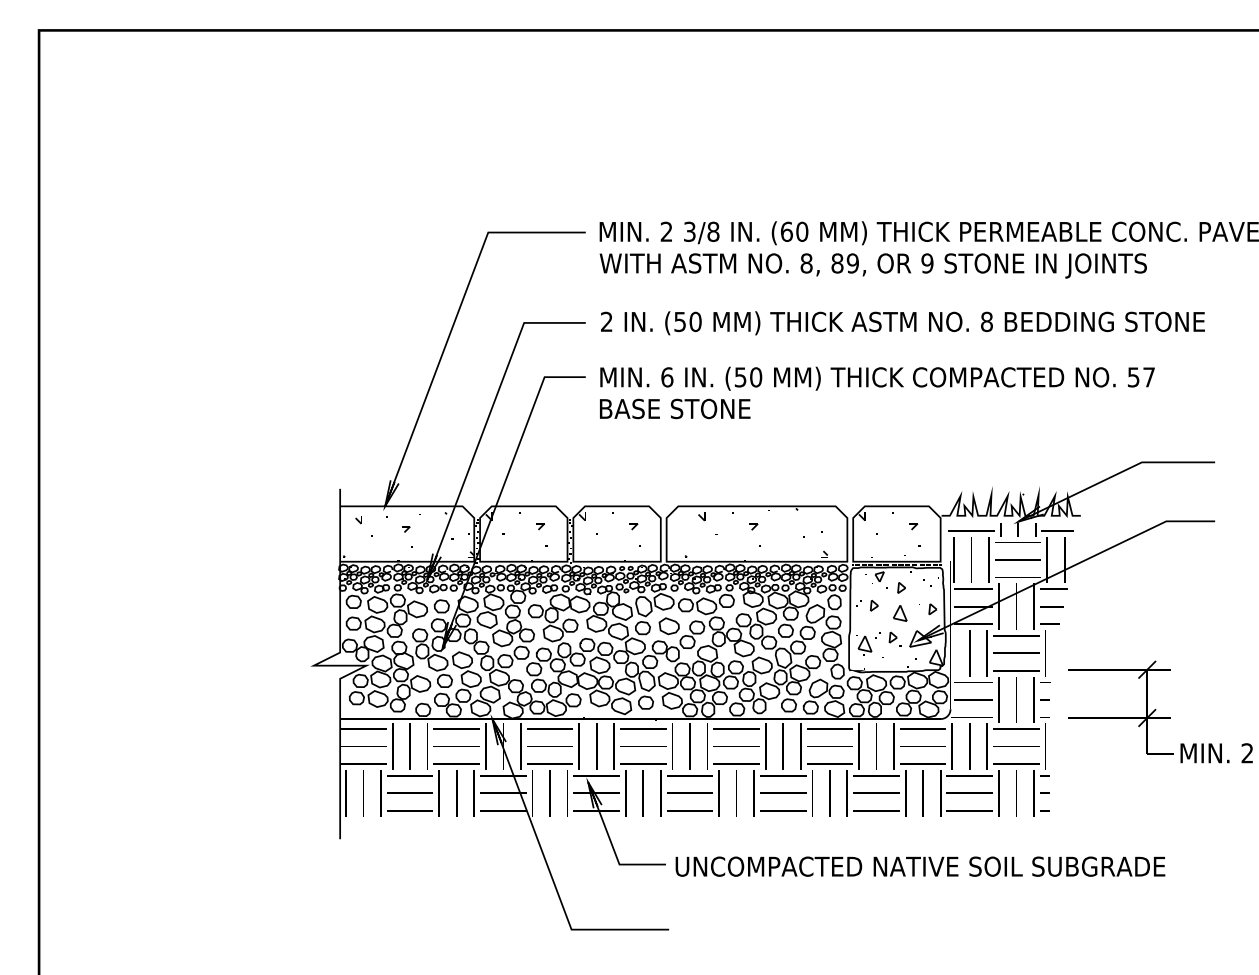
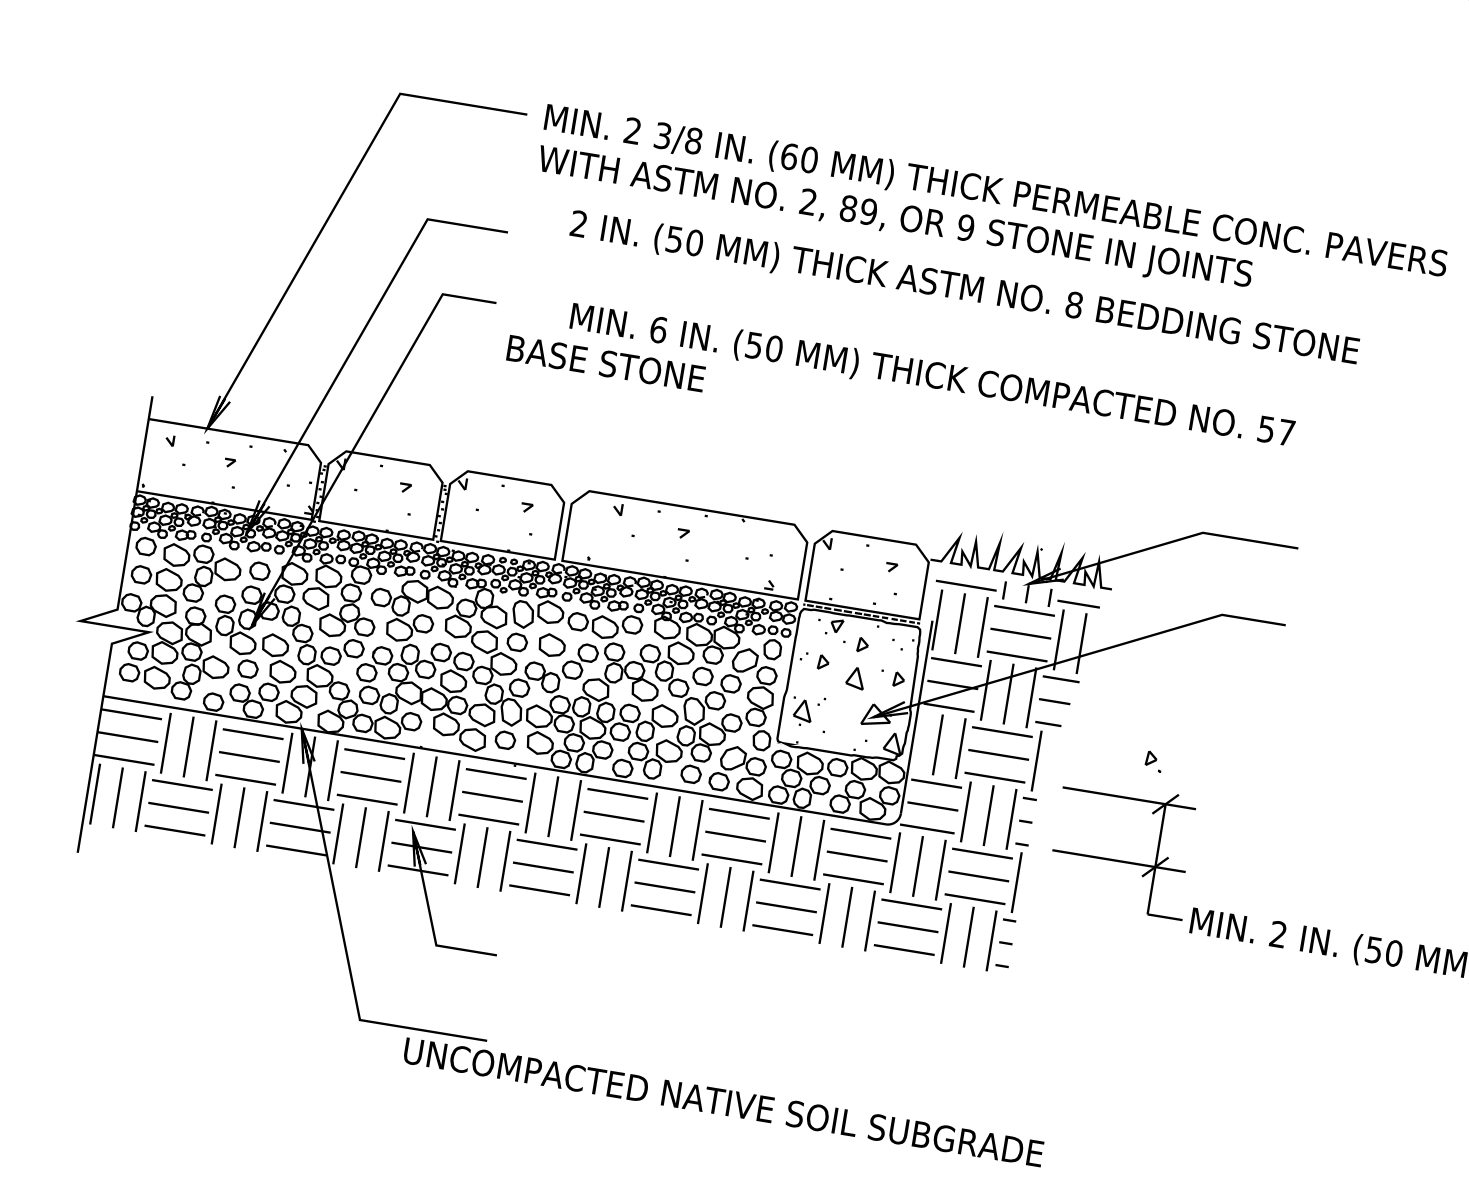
text: (806, 263) -> (808, 202), 8, -> 2,
text: (902, 323) -> (963, 289), moved
text: (877, 378) -> (932, 376), moved
part: (894, 638) -> (1153, 760), moved
text: (920, 866) -> (723, 1102), moved

